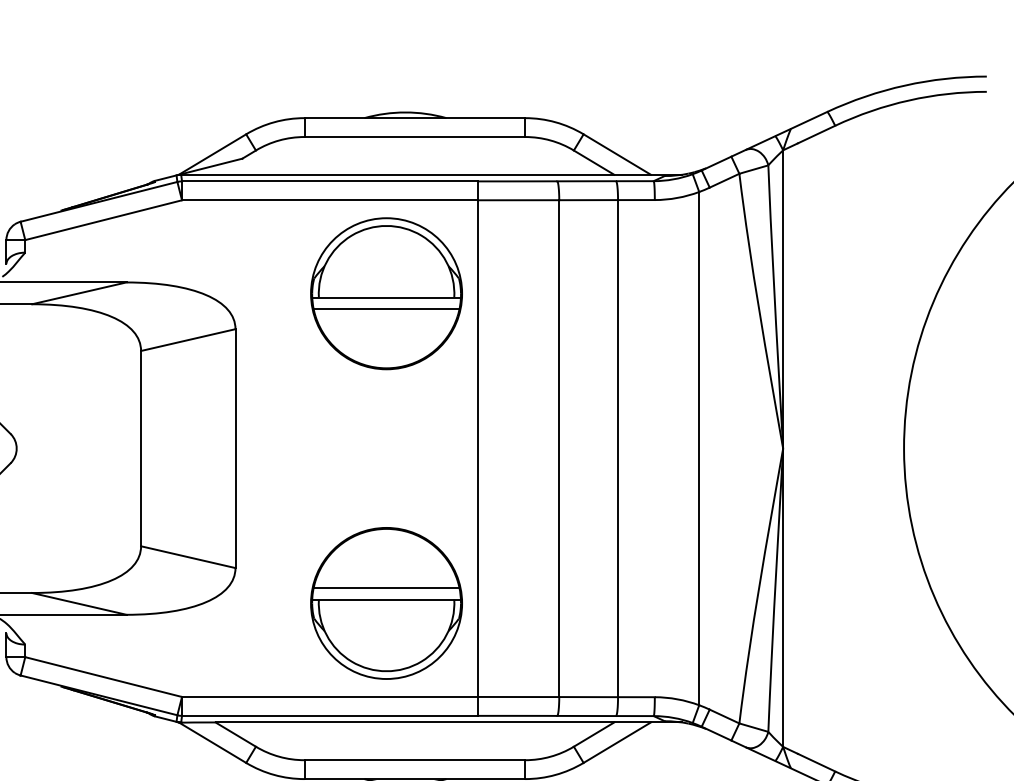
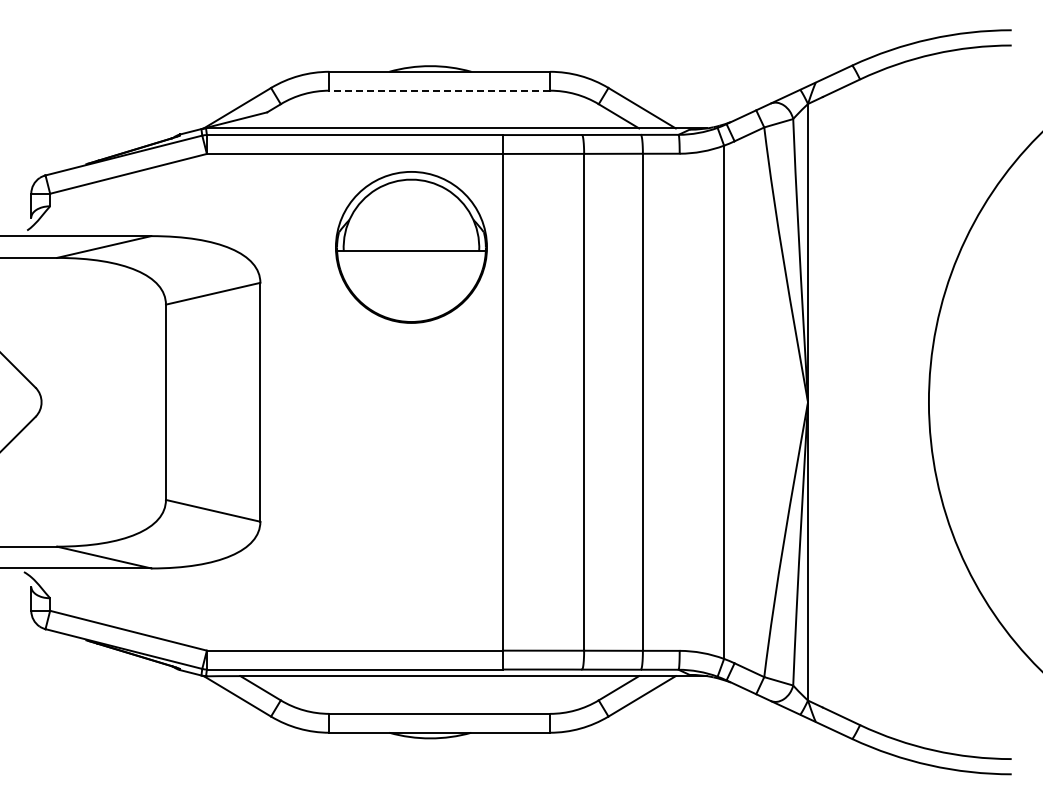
line: (414, 136) -> (439, 90), solid -> dashed
line: (386, 308) -> (411, 262), removed
part: (386, 602) -> (411, 556), removed

